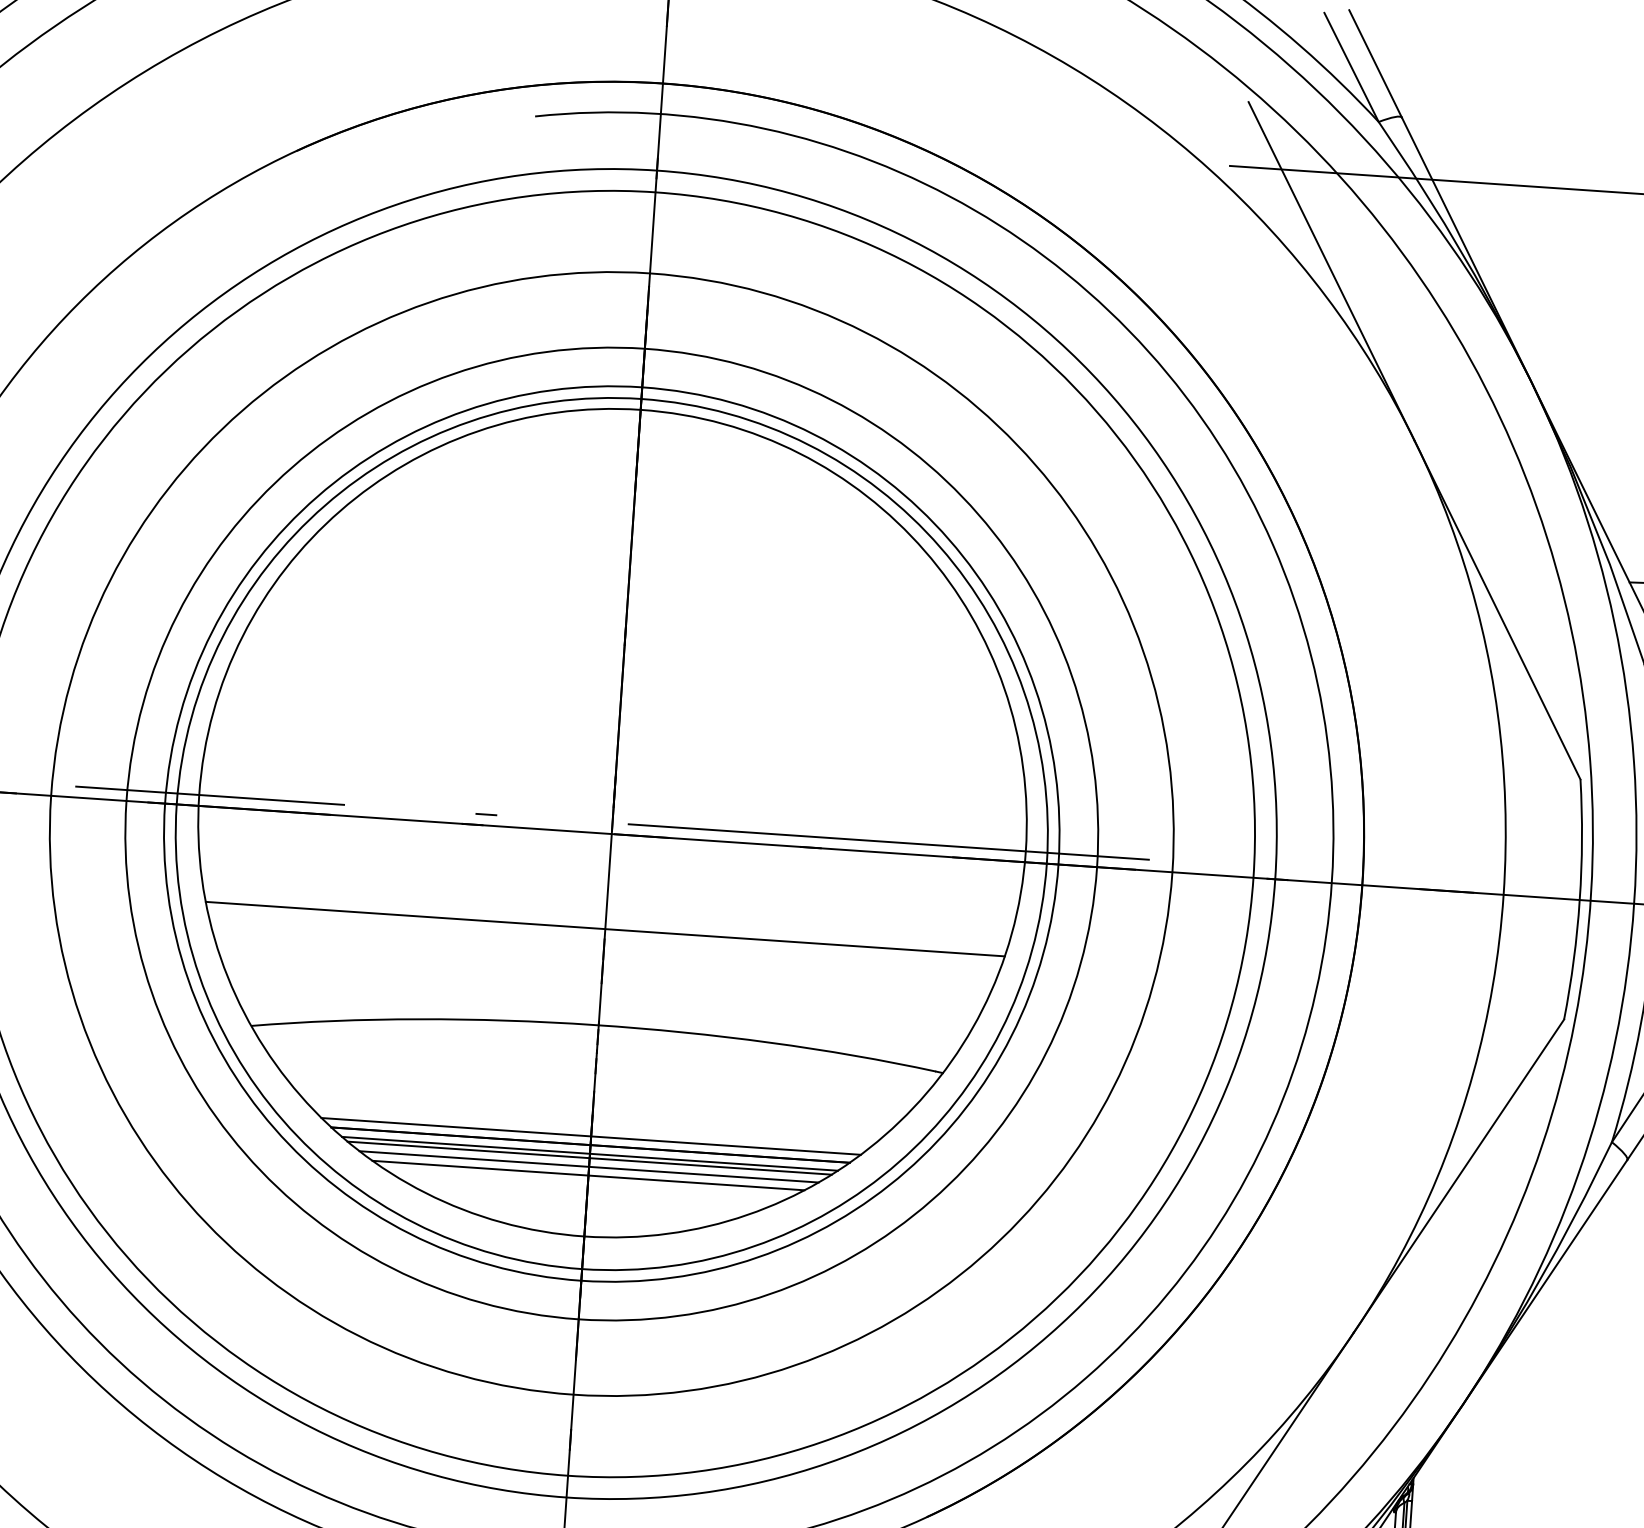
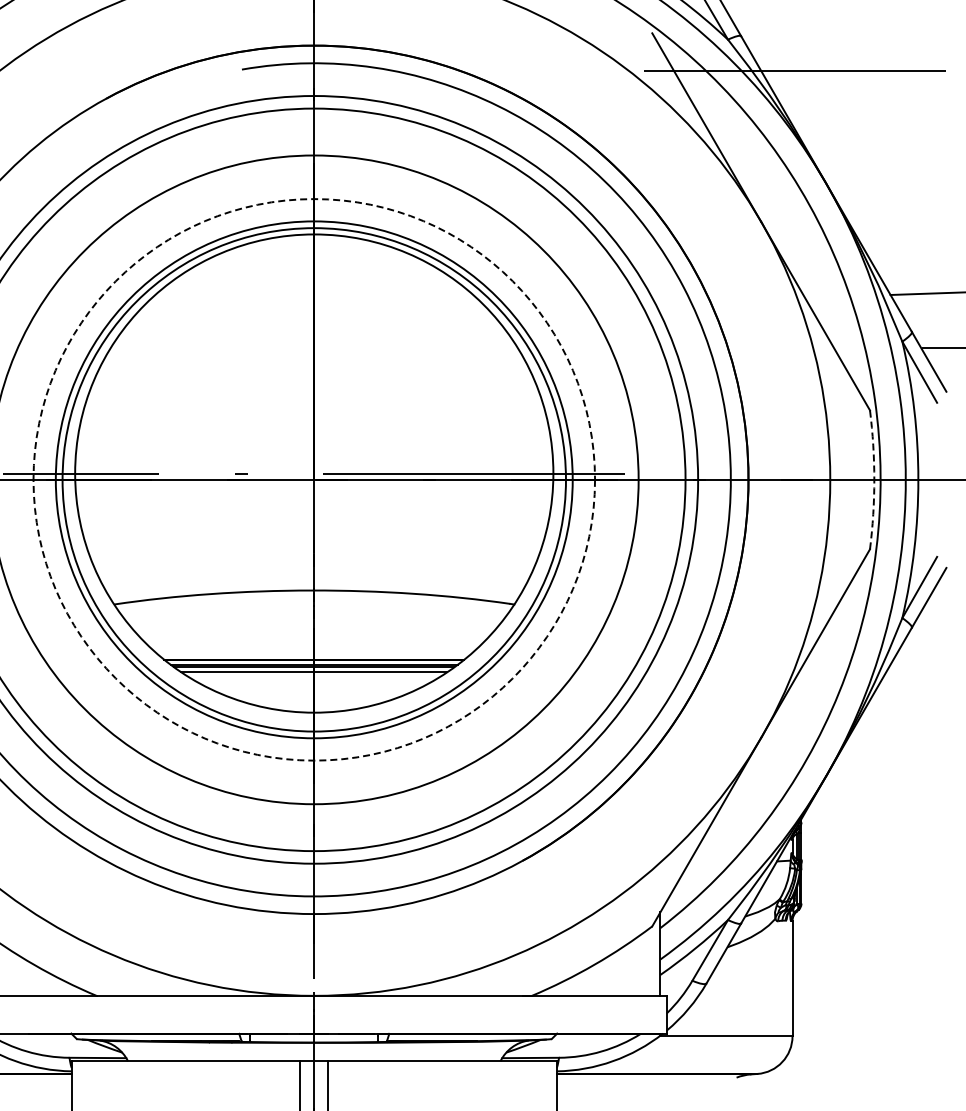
circle: (612, 833) -> (314, 479), solid -> dashed
arc: (1580, 899) -> (874, 479), solid -> dashed
line: (605, 928) -> (314, 534), removed
line: (591, 1135) -> (314, 654), removed
line: (588, 1175) -> (314, 677), removed

